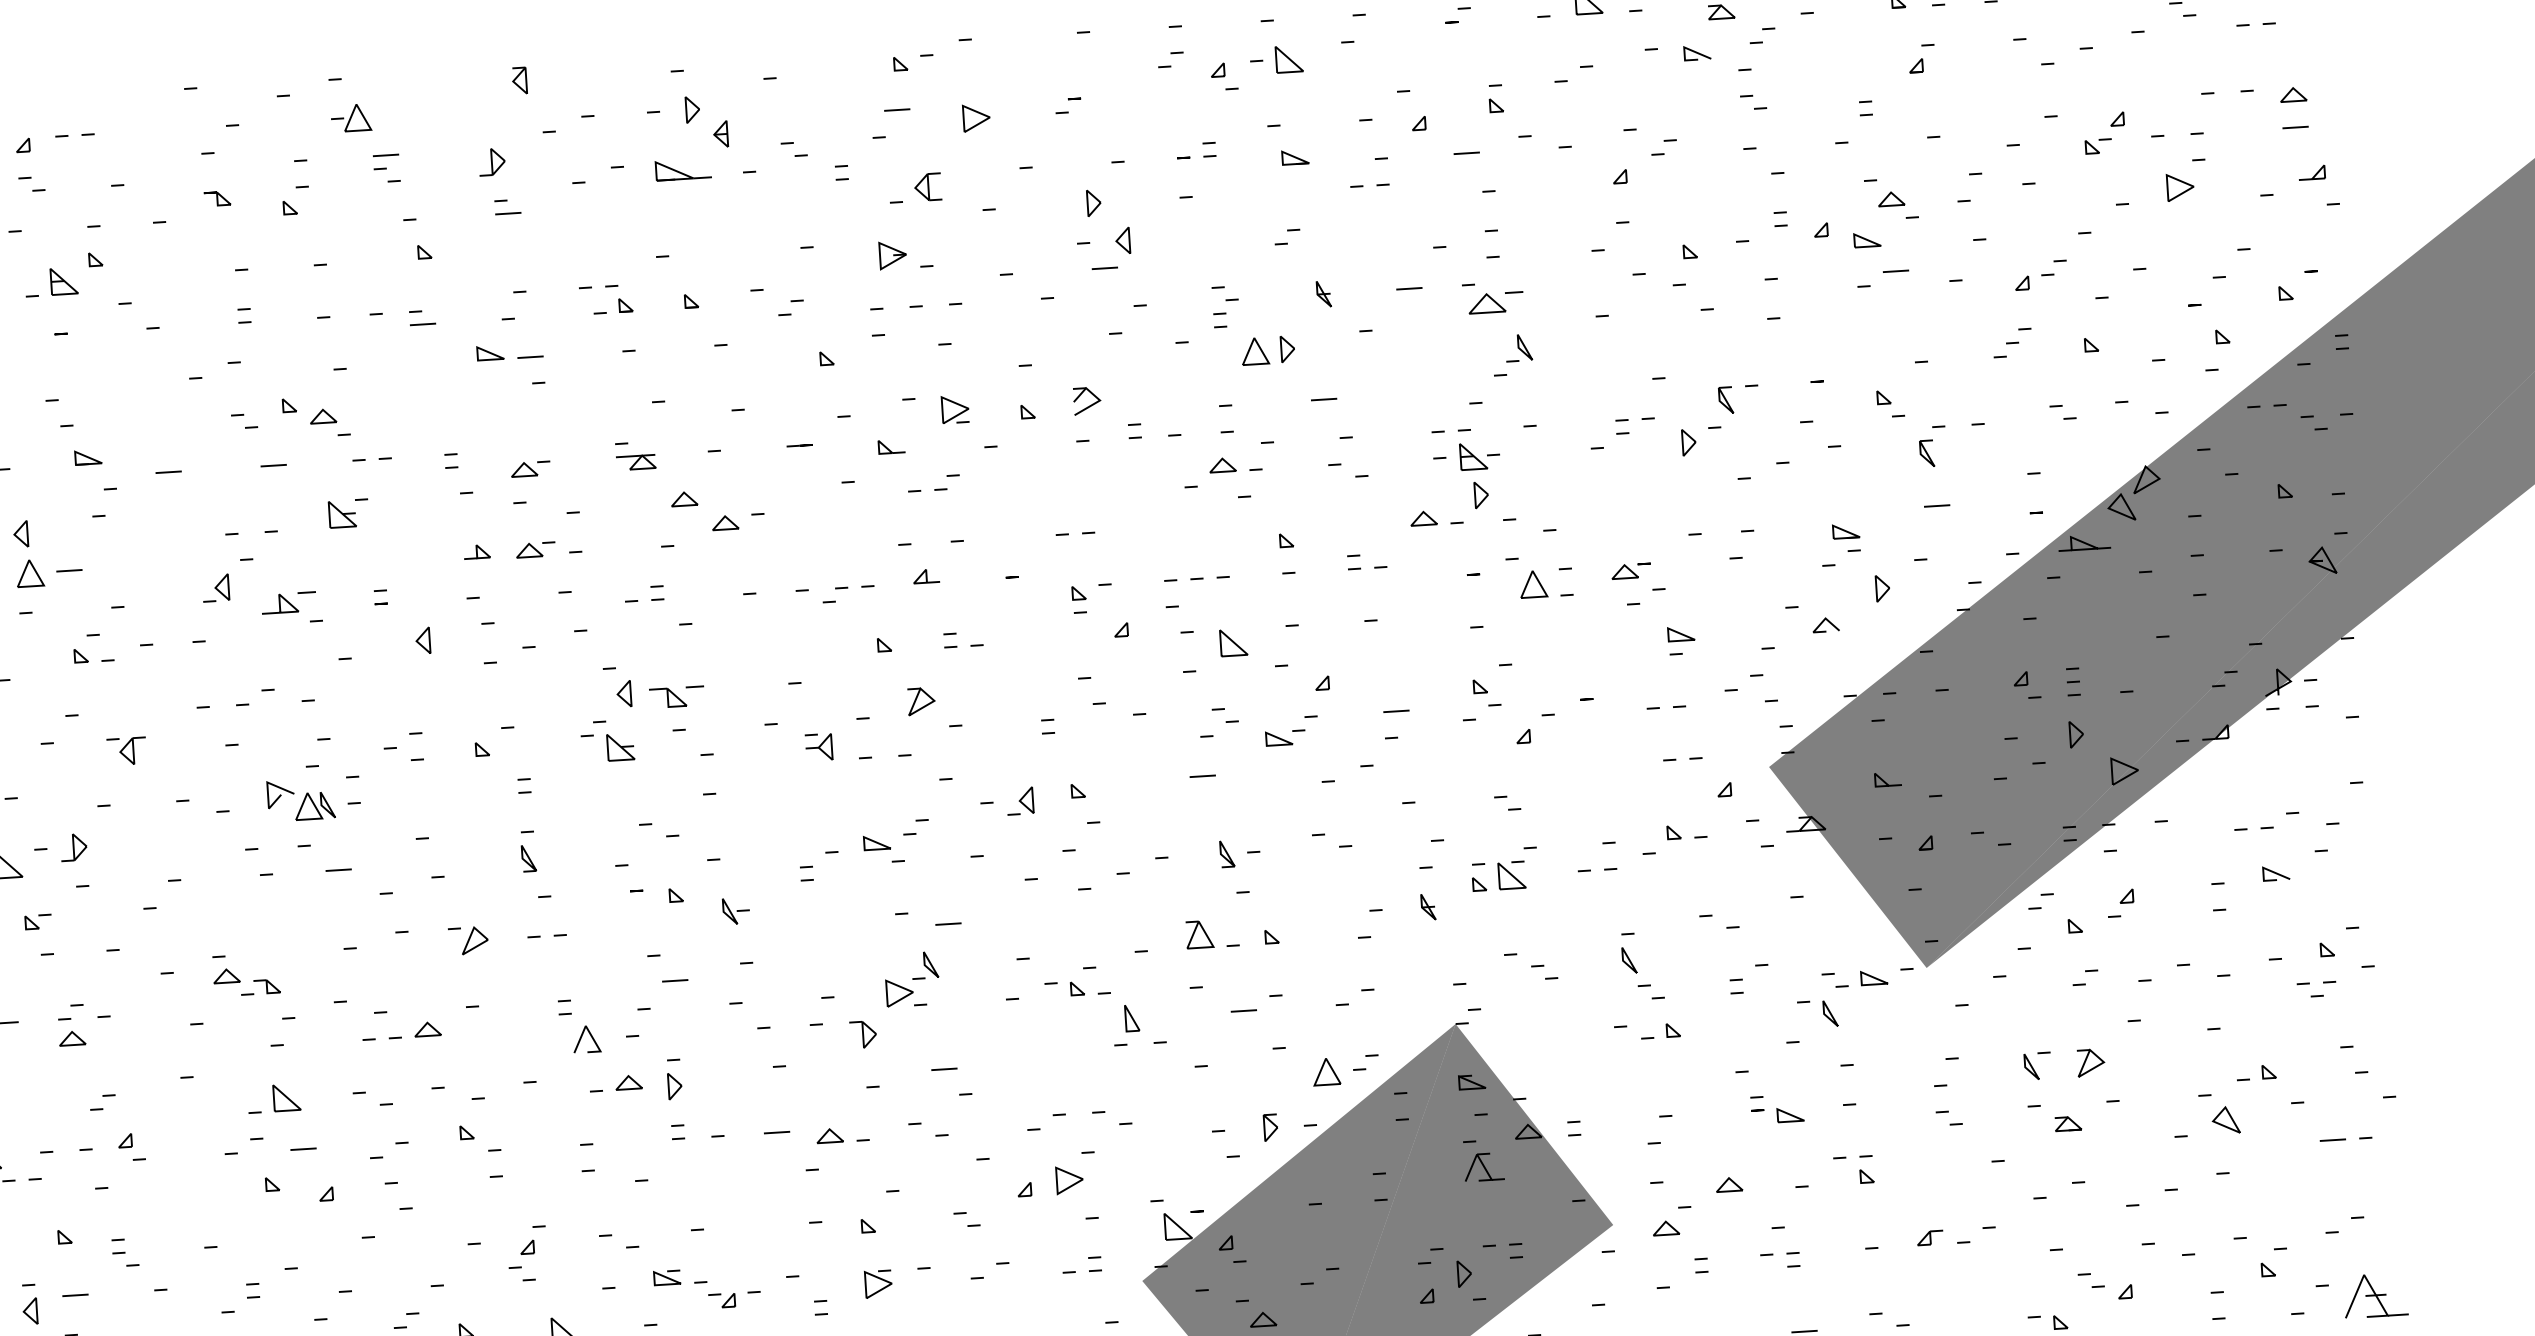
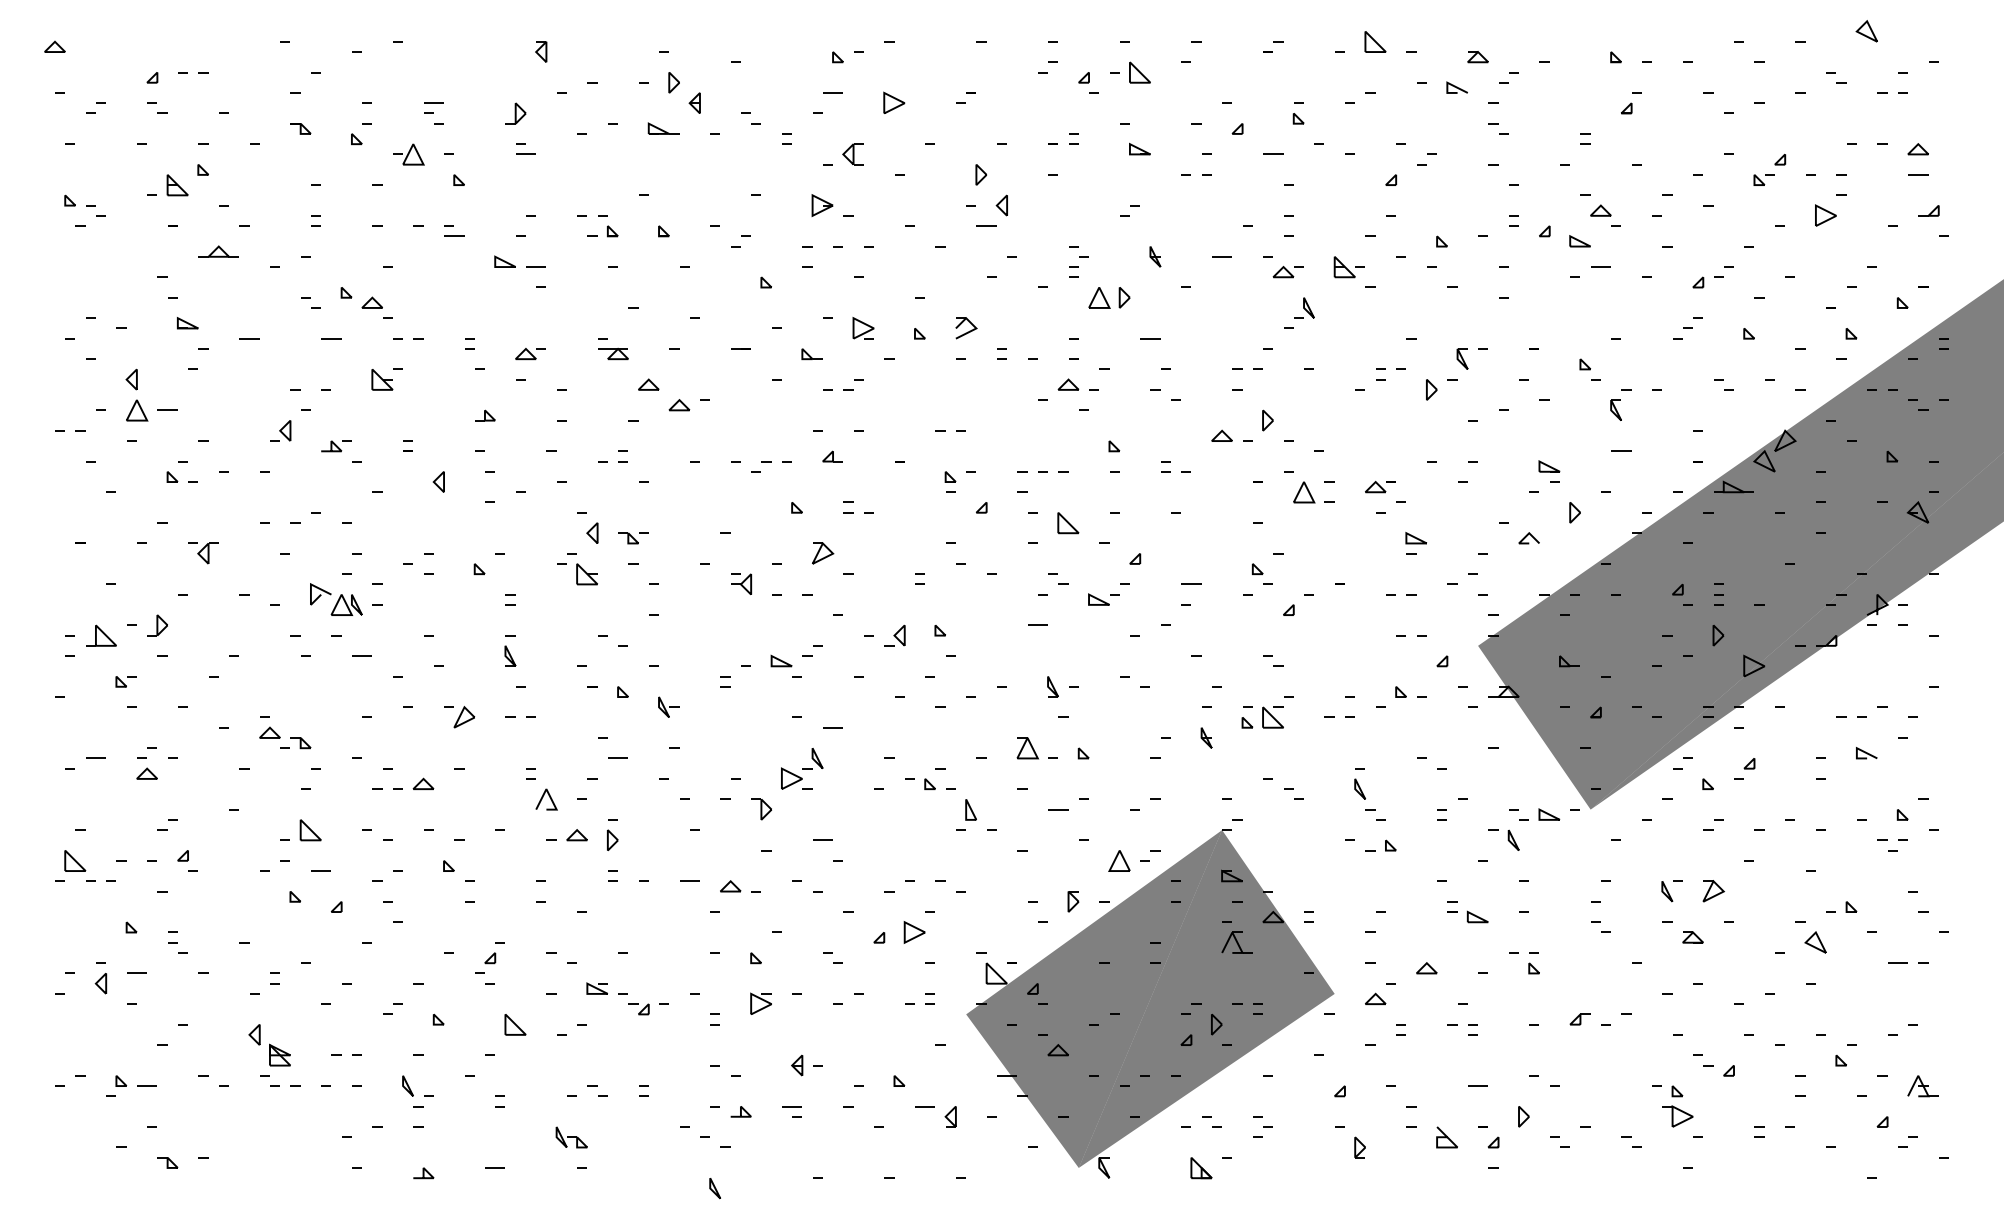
part: (351, 118) -> (408, 154), moved
part: (682, 169) -> (663, 128), size x0.71
part: (1494, 303) -> (1287, 272), size x0.71
part: (121, 362) -> (218, 251), added
part: (1478, 456) -> (1348, 267), moved
part: (535, 550) -> (530, 417), removed
part: (288, 603) -> (336, 446), size x0.71
part: (677, 697) -> (633, 538), size x0.71
part: (2374, 1296) -> (1922, 1086), size x0.62

